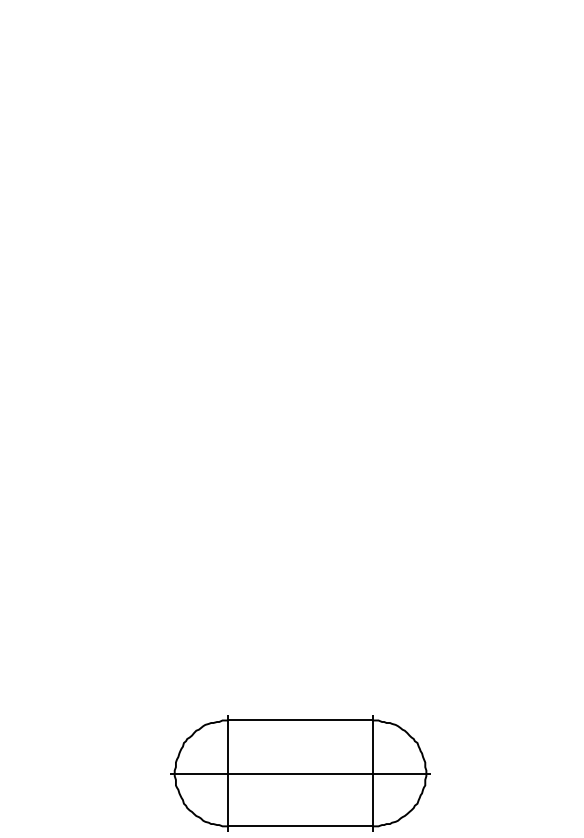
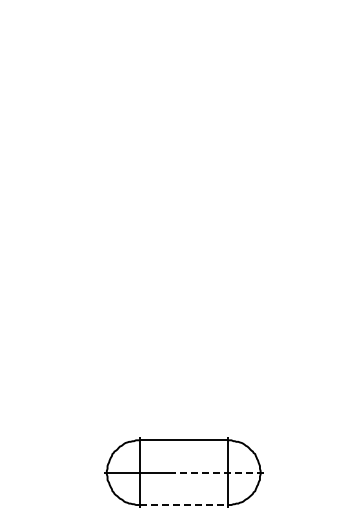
line: (357, 773) -> (218, 472), solid -> dashed
line: (301, 827) -> (184, 505), solid -> dashed

